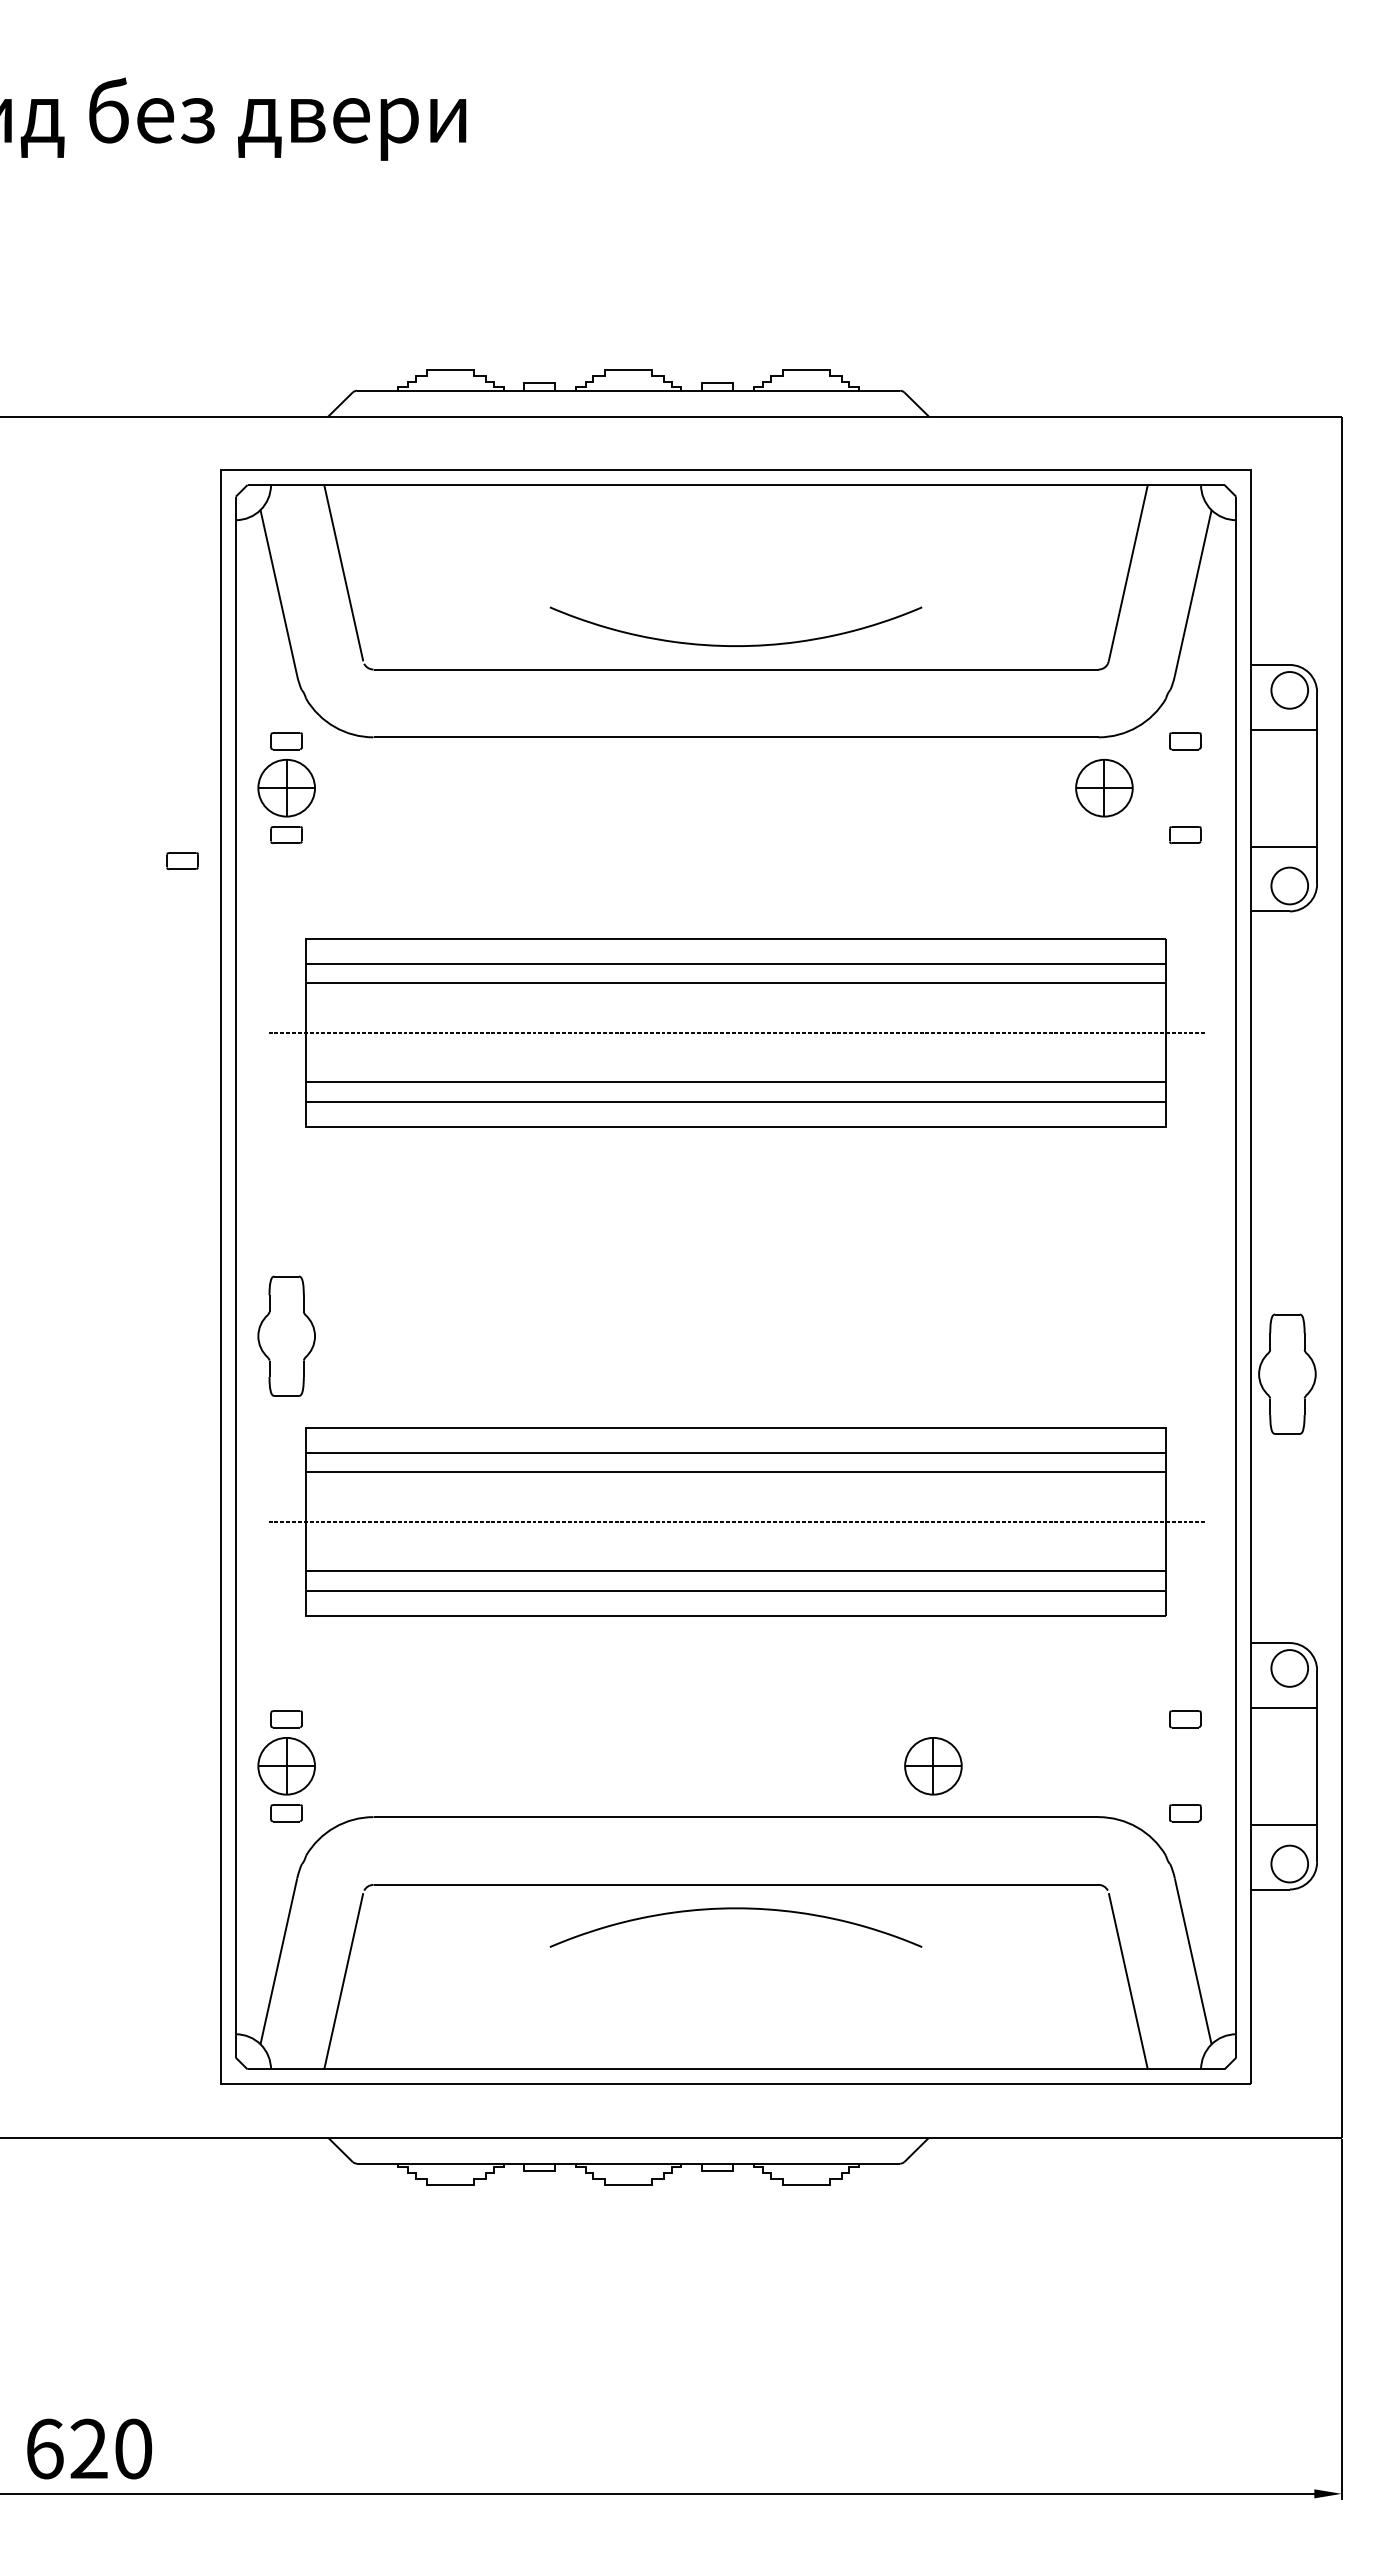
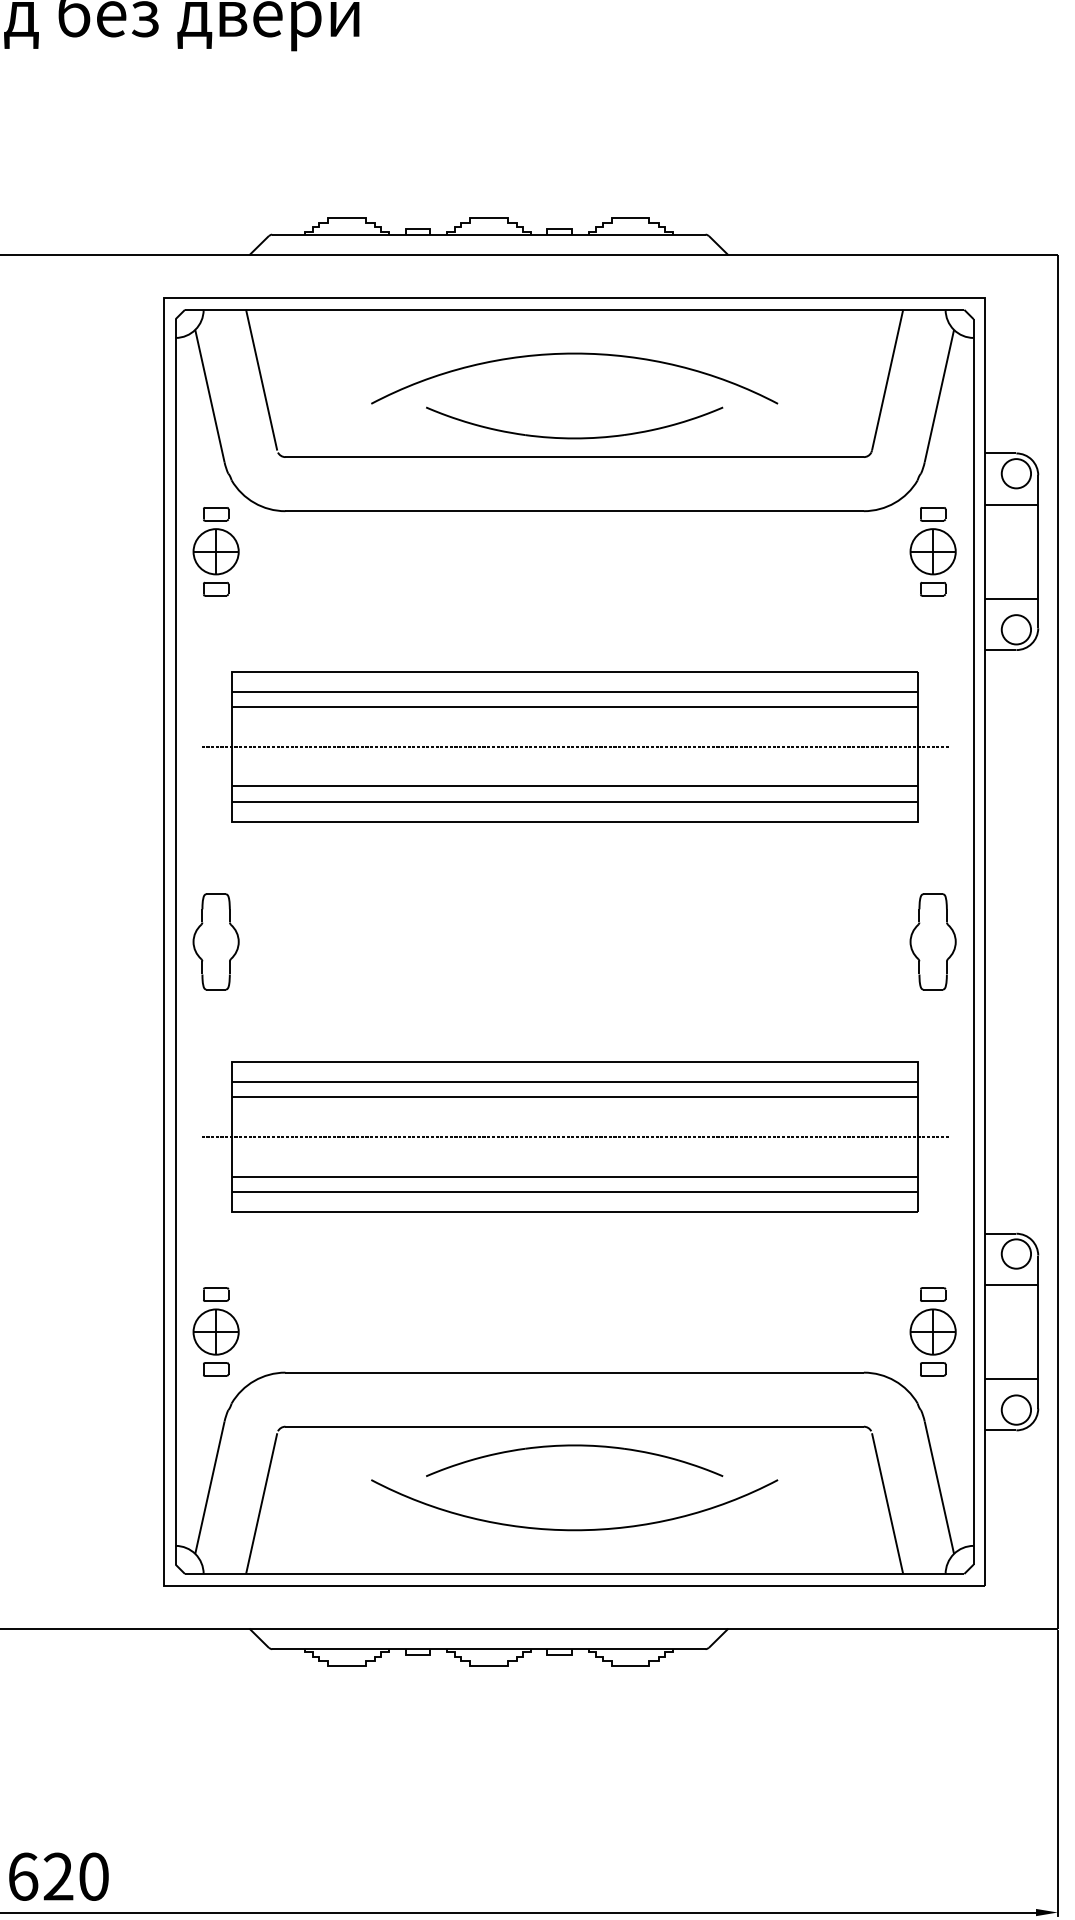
curve: (736, 540) -> (575, 354), added
part: (1104, 787) -> (933, 551), moved
part: (182, 861) -> (133, 610), removed
part: (286, 1335) -> (216, 941), moved
part: (1287, 1373) -> (933, 941), moved
part: (933, 1766) -> (933, 1332), moved
curve: (736, 2013) -> (575, 1529), added

